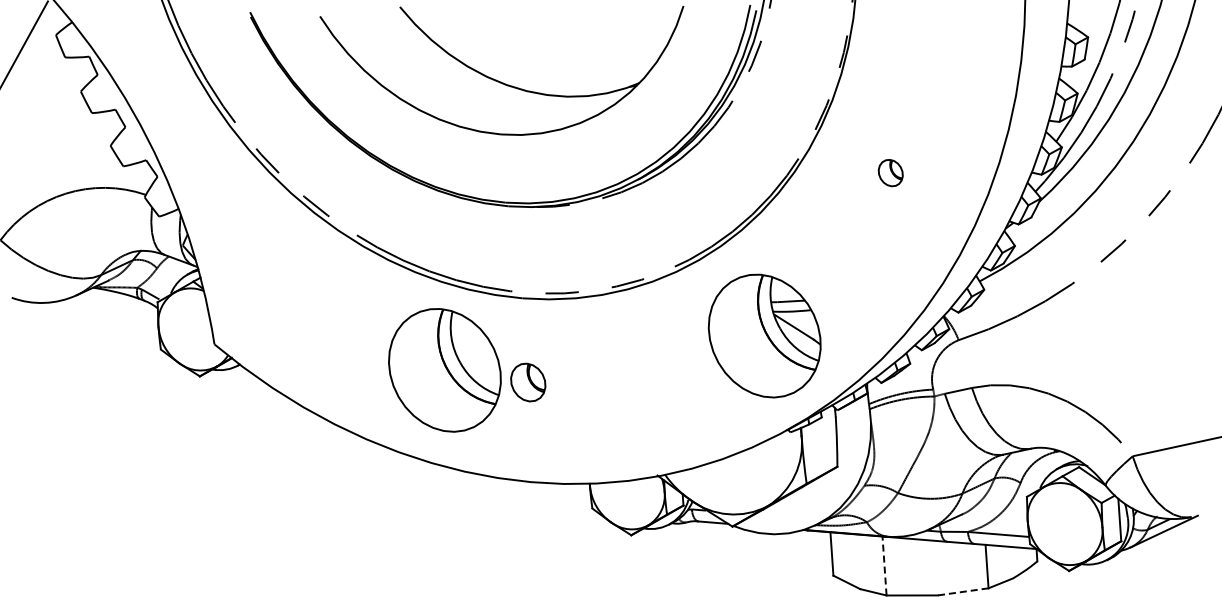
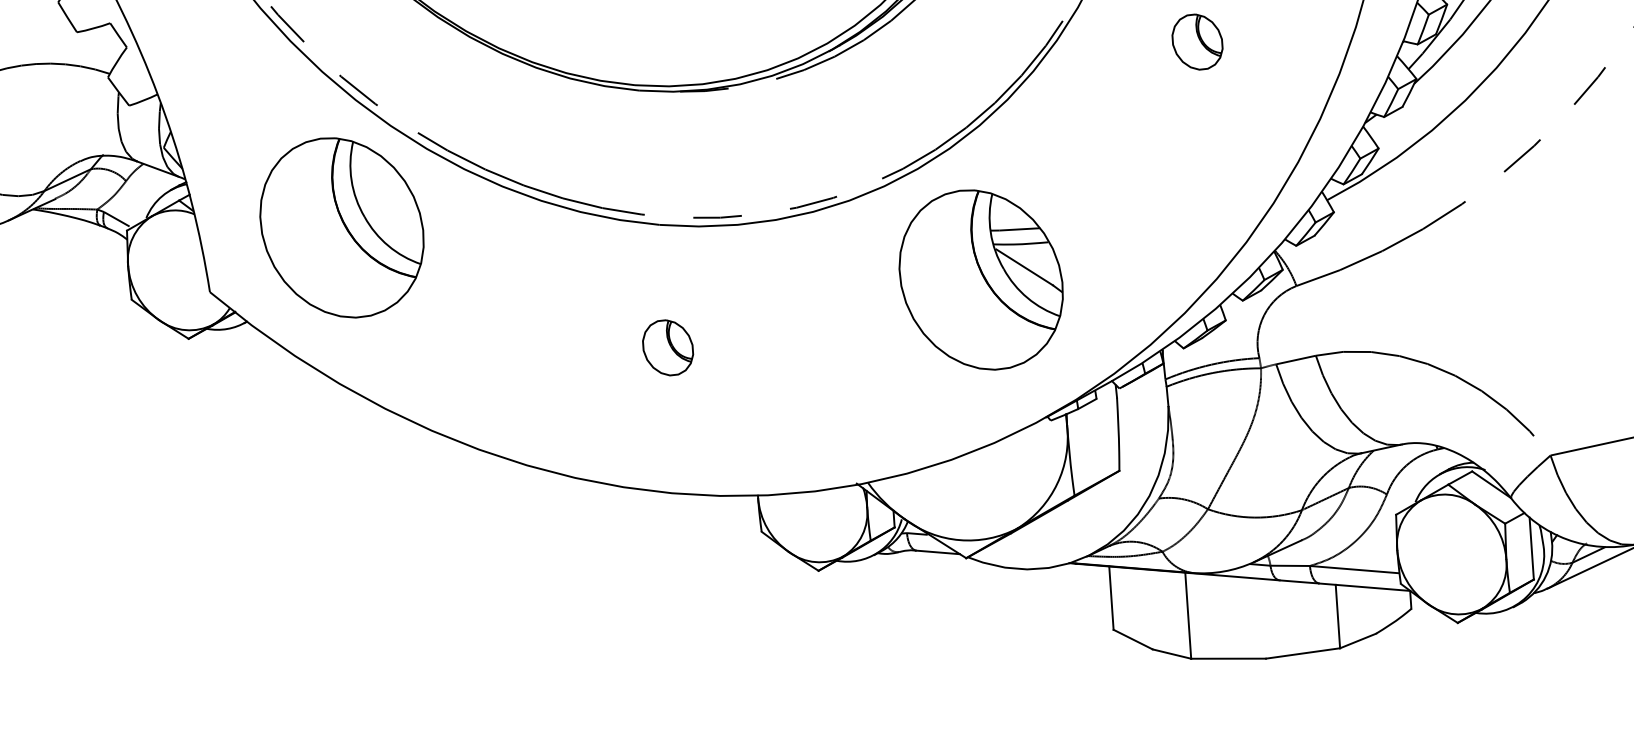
part: (890, 172) -> (1196, 41), size x1.43
part: (764, 335) -> (980, 279), moved
part: (444, 370) -> (341, 228), moved
line: (884, 566) -> (1188, 616), dashed -> solid
line: (963, 591) -> (1303, 652), dashed -> solid

